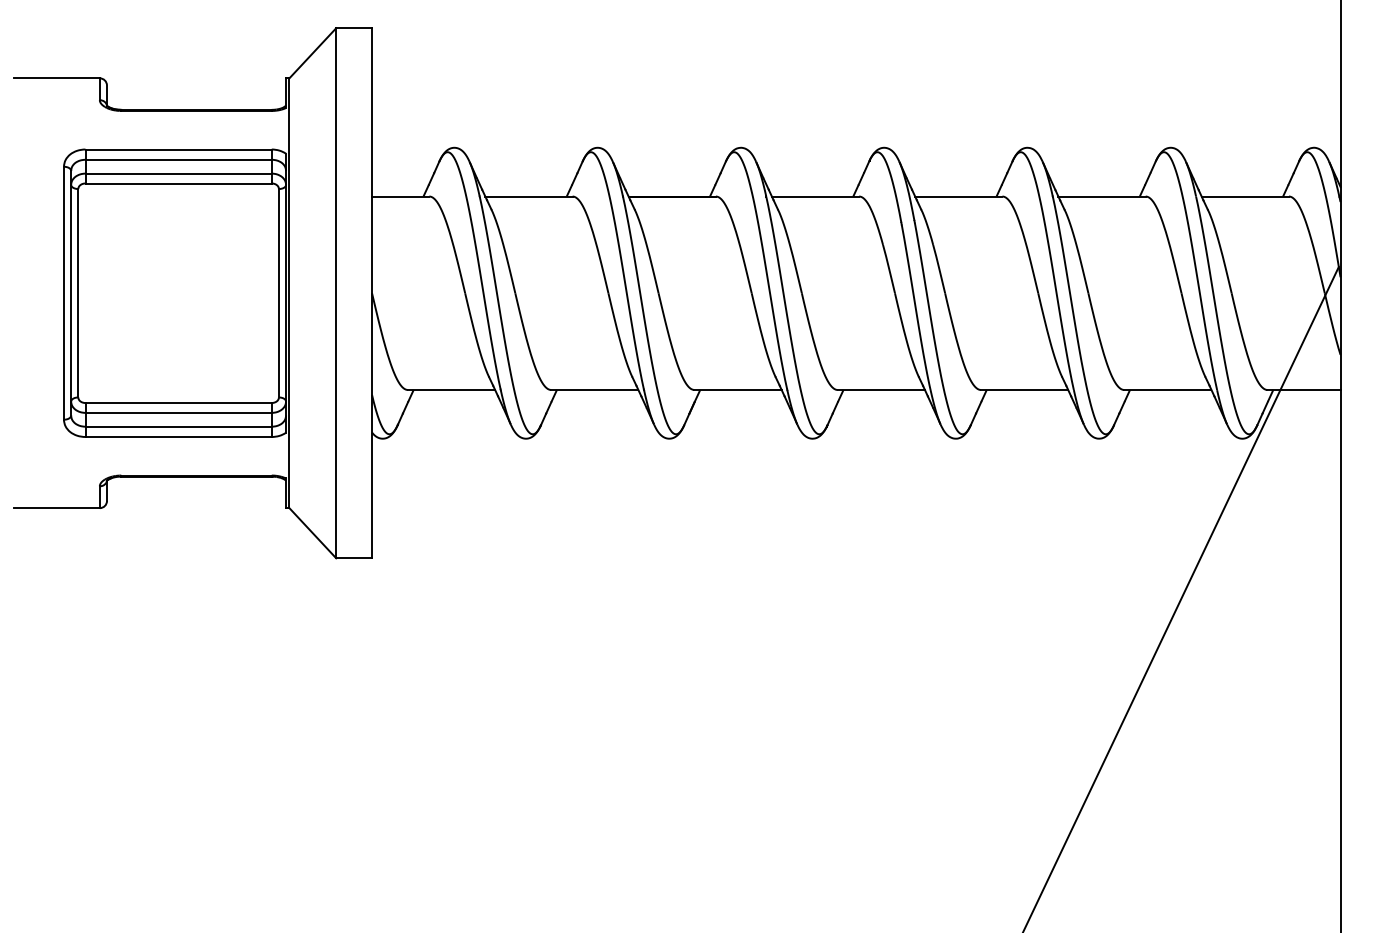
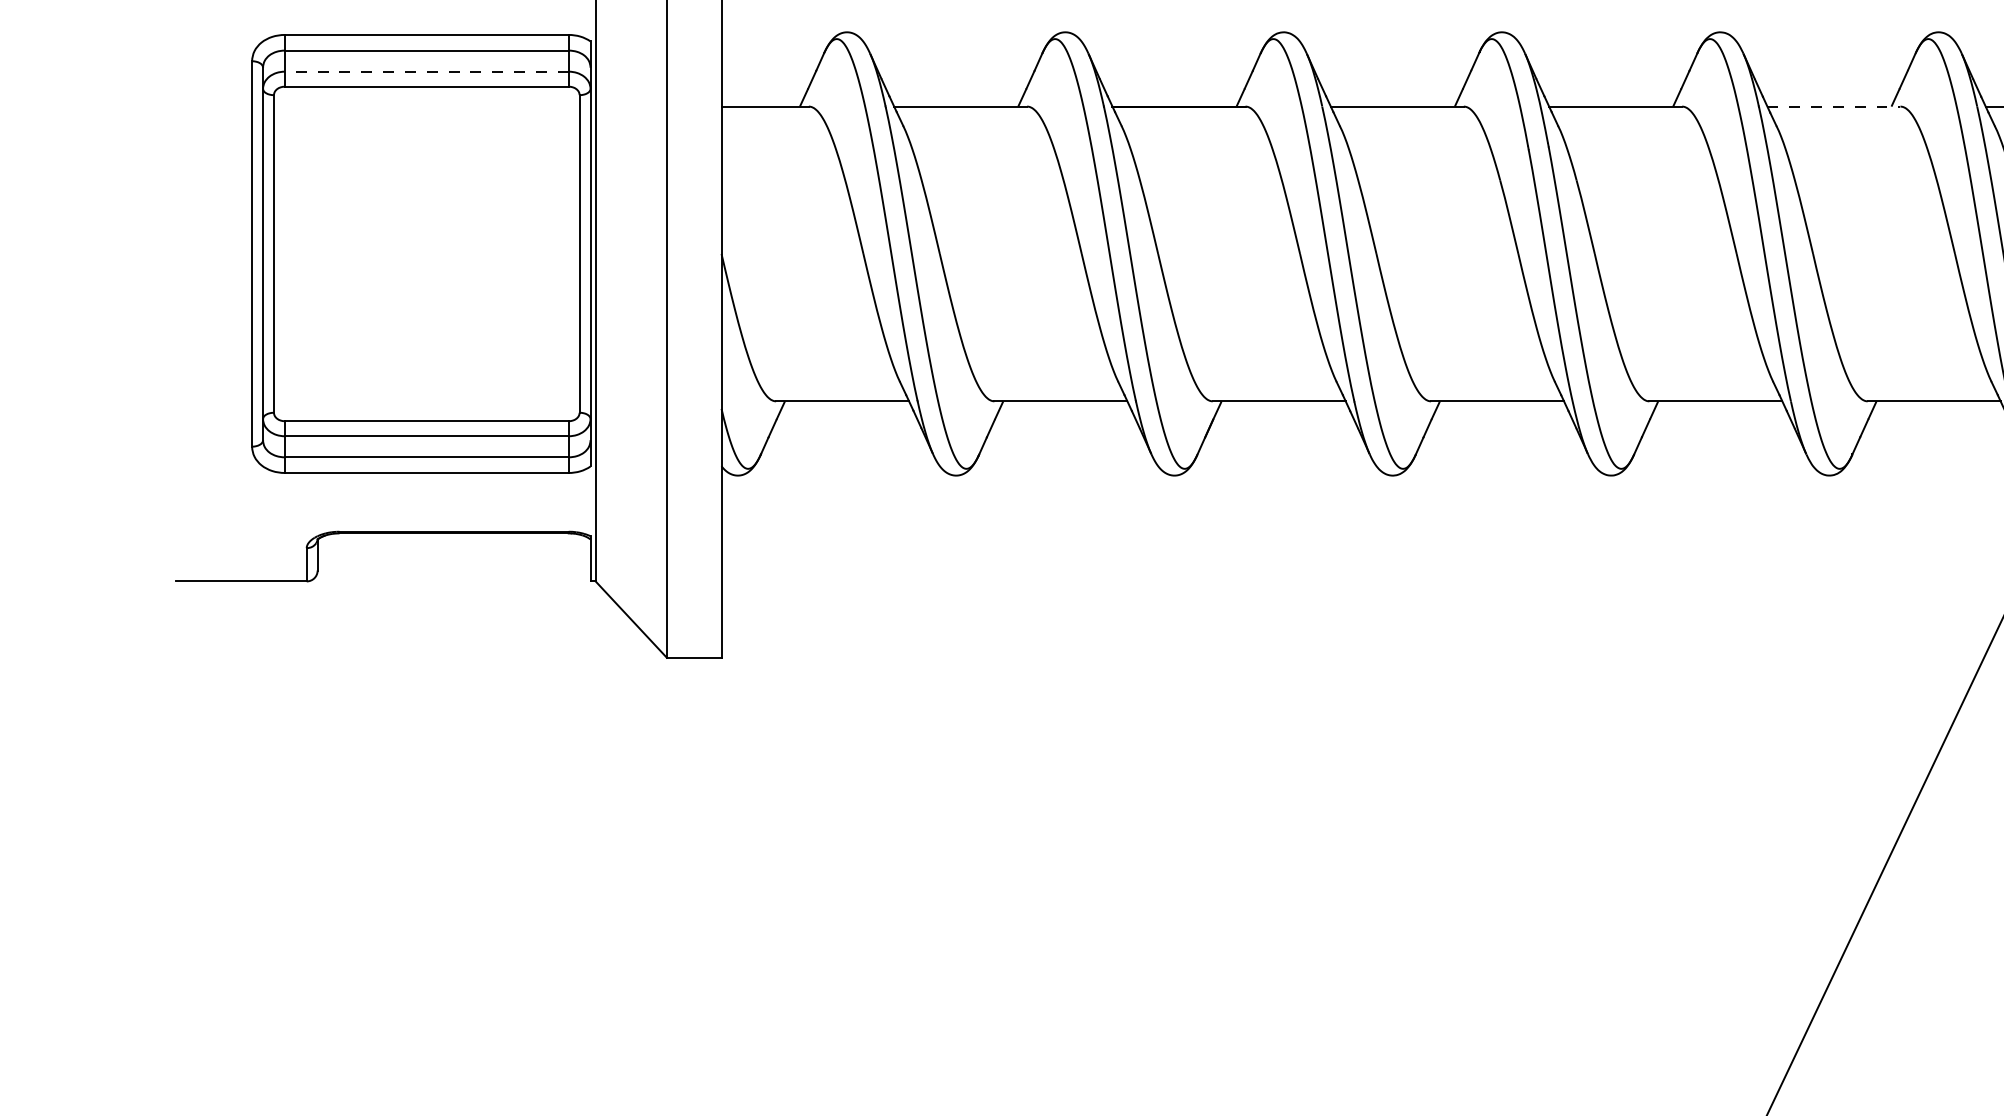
line: (178, 173) -> (426, 71), solid -> dashed
line: (1102, 196) -> (1834, 106), solid -> dashed

